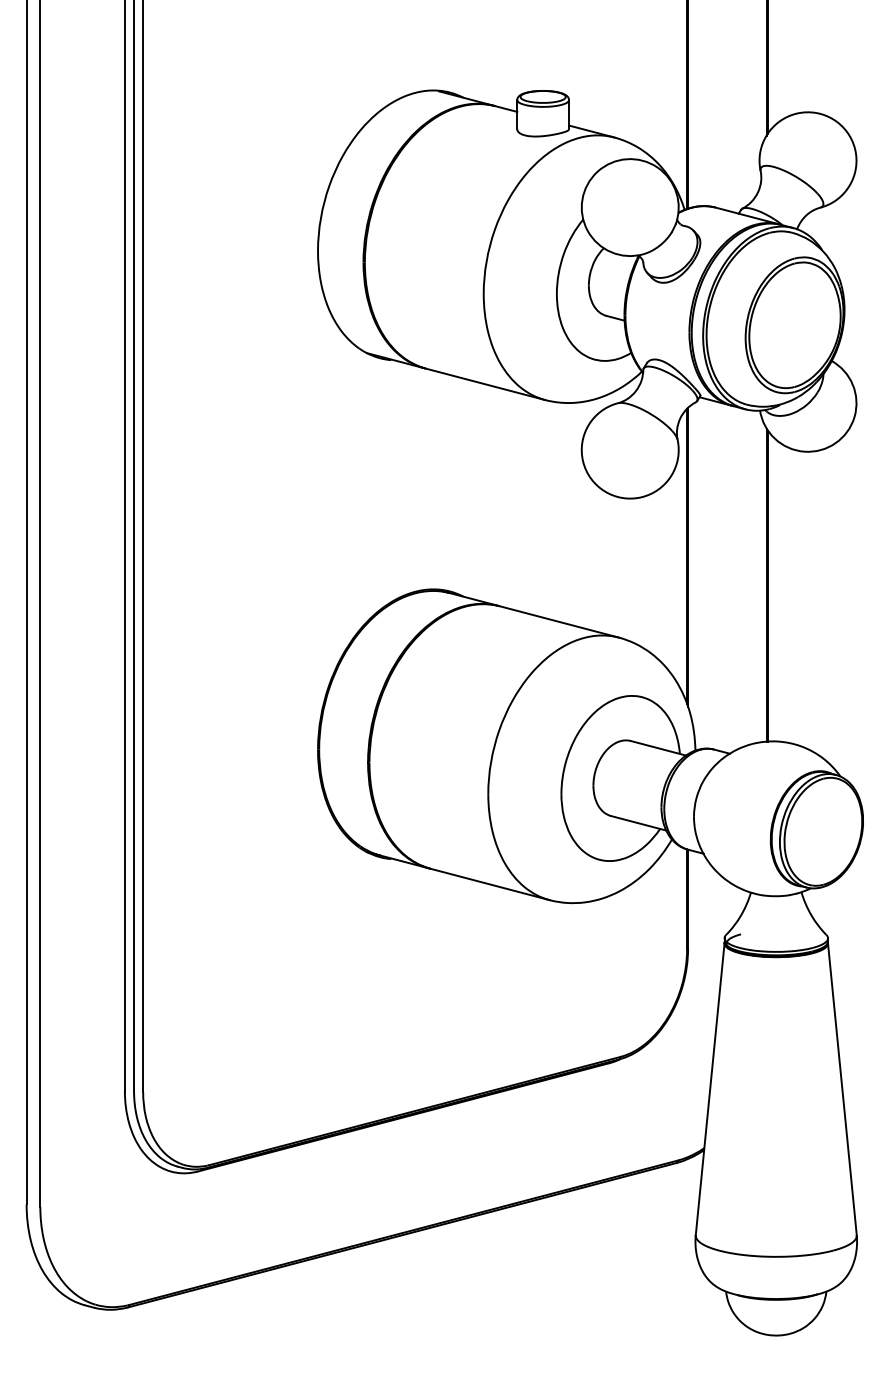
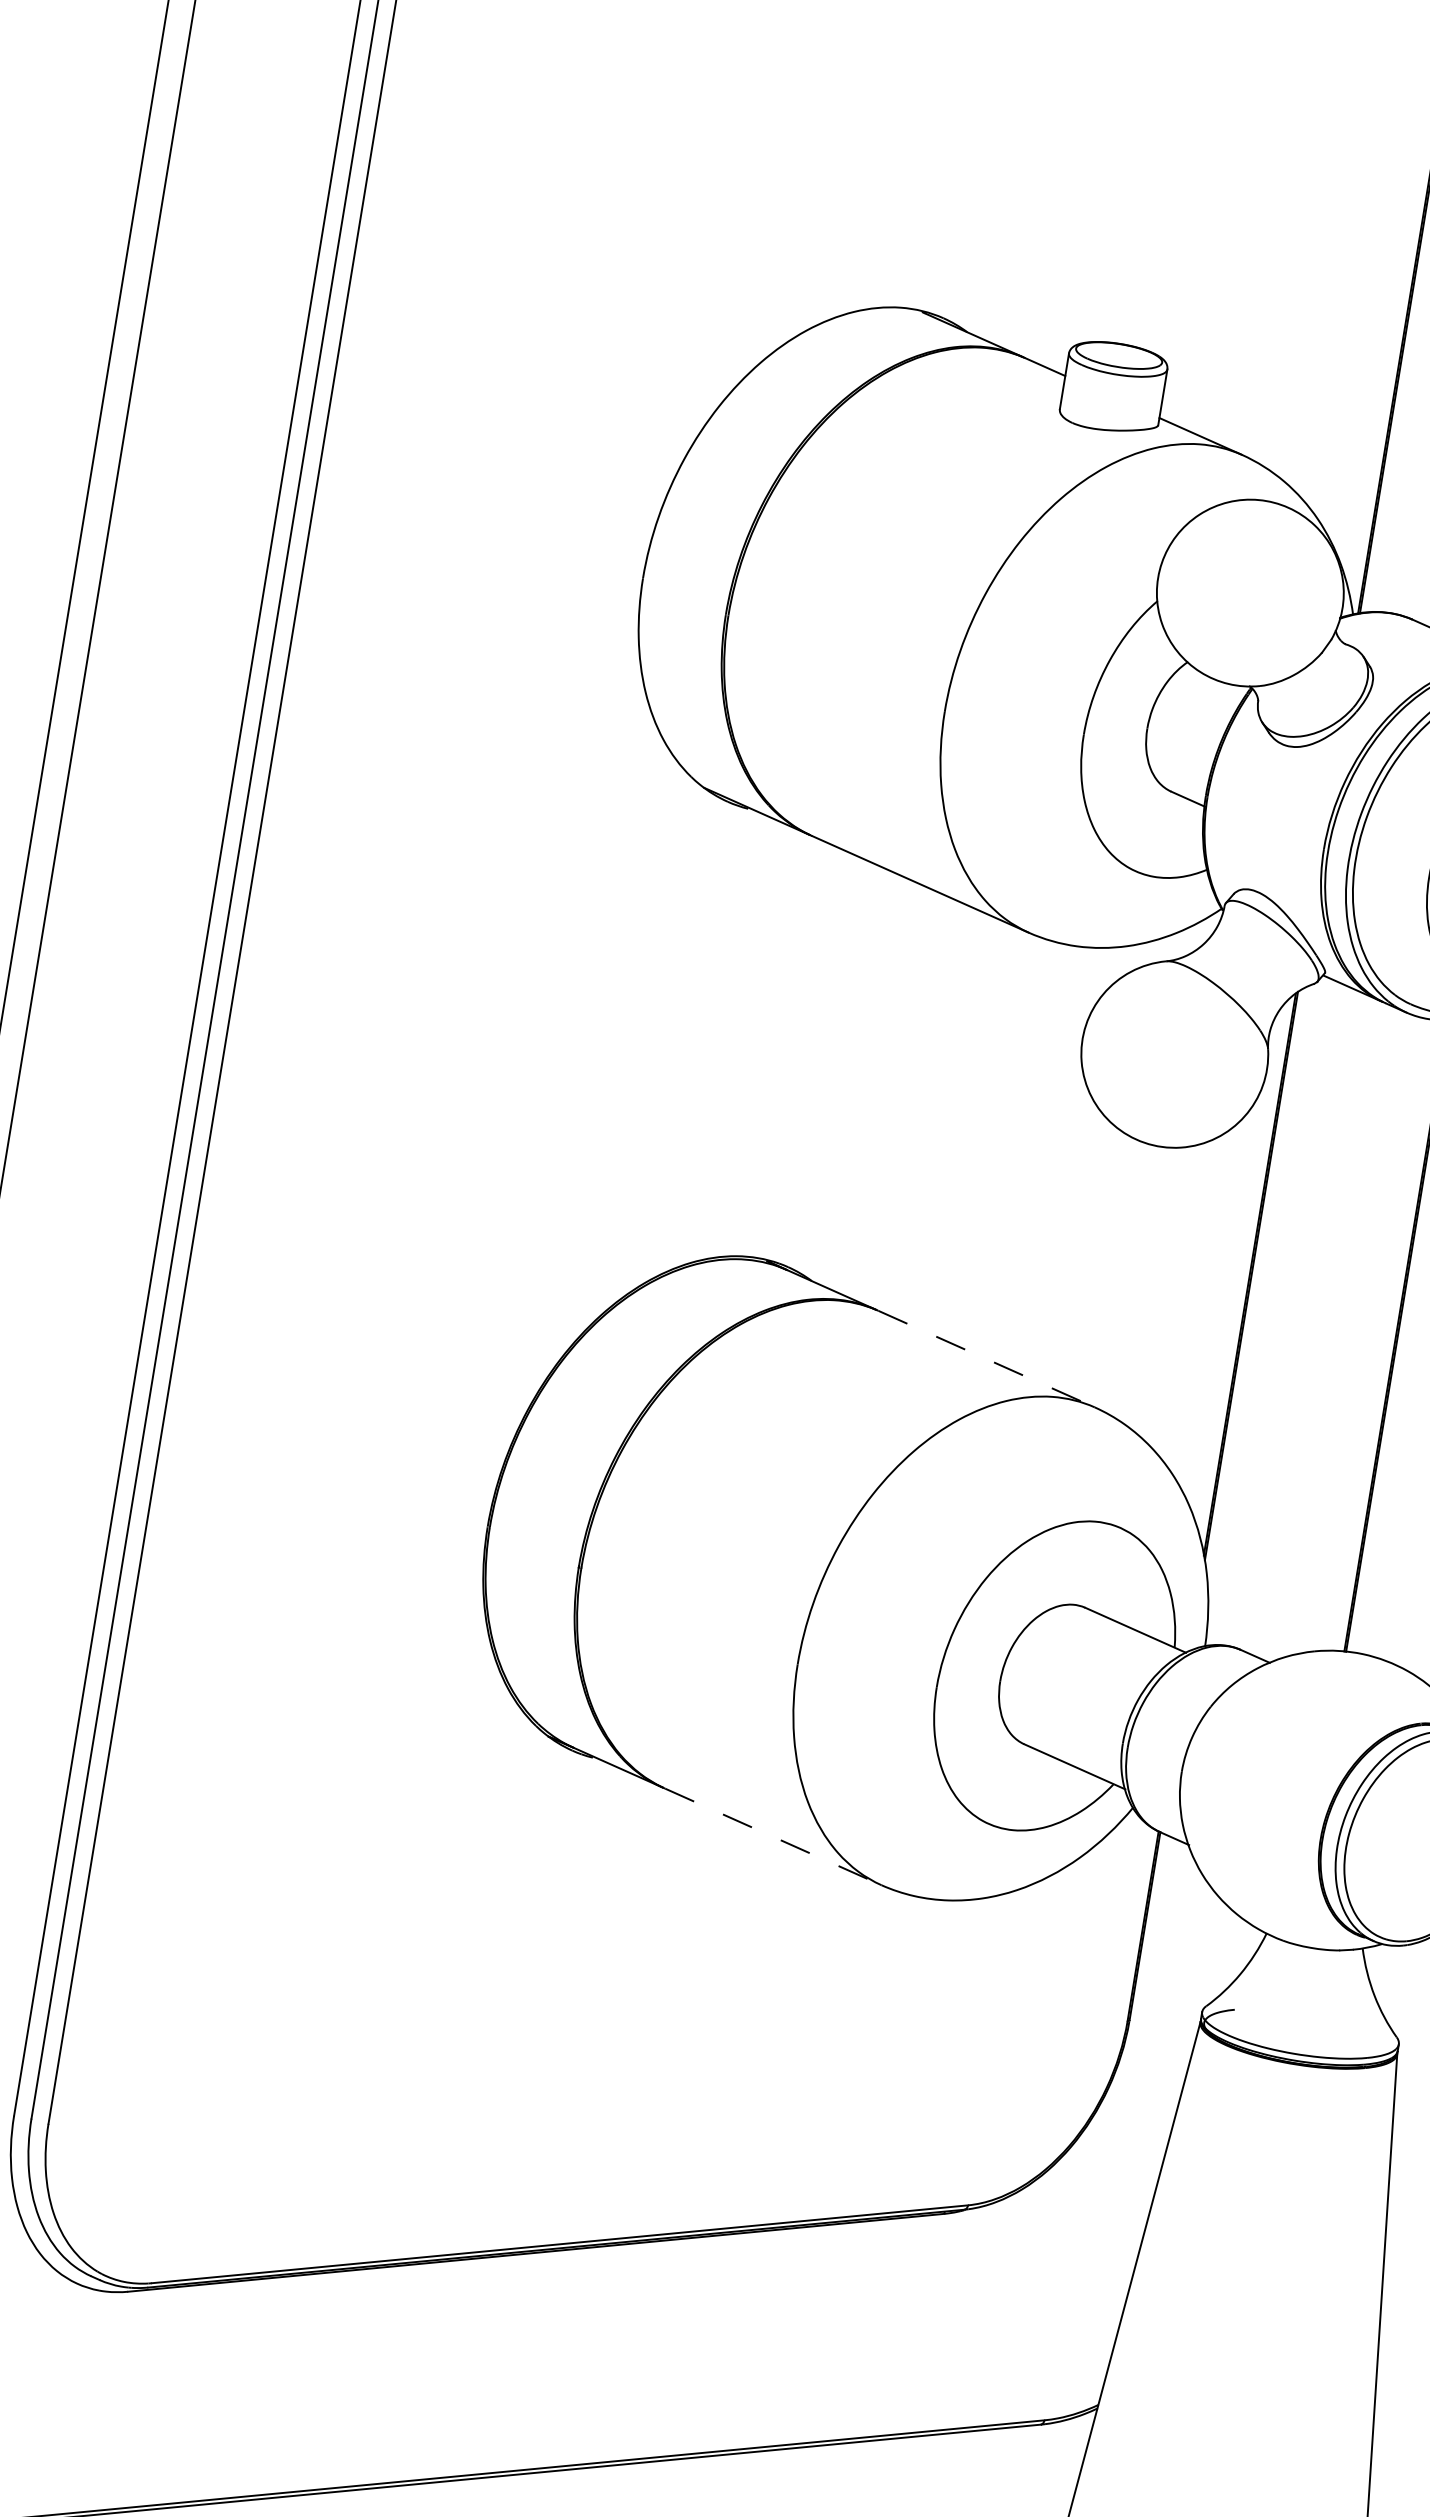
line: (559, 622) -> (986, 1360), solid -> dashed
line: (490, 884) -> (773, 1836), solid -> dashed

